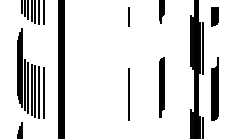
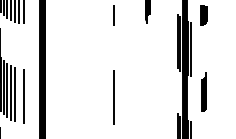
part: (161, 87) -> (147, 90), removed
part: (214, 88) -> (203, 91), size x0.6
line: (39, 92) -> (19, 95), removed

